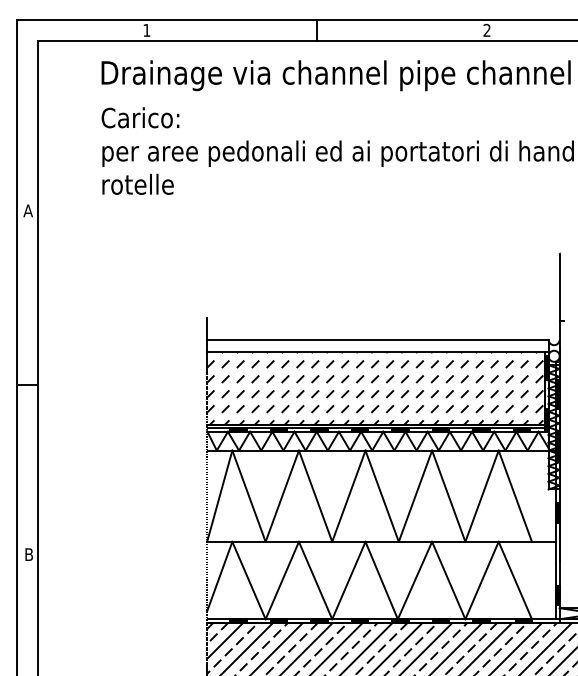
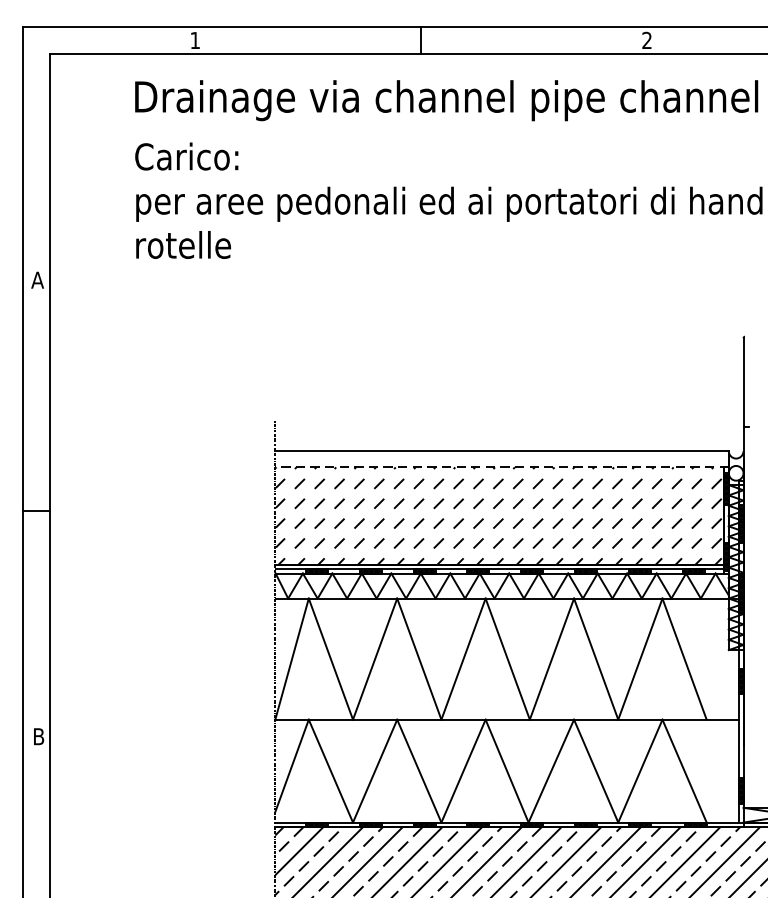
line: (377, 351) -> (501, 466), solid -> dashed

